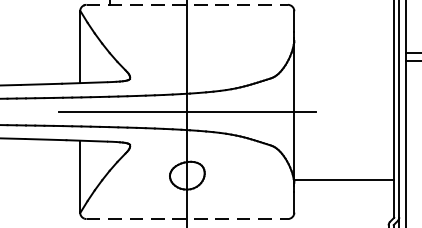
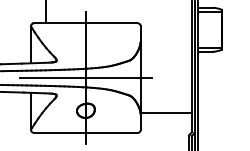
line: (186, 5) -> (85, 23), dashed -> solid
line: (186, 219) -> (85, 133), dashed -> solid

